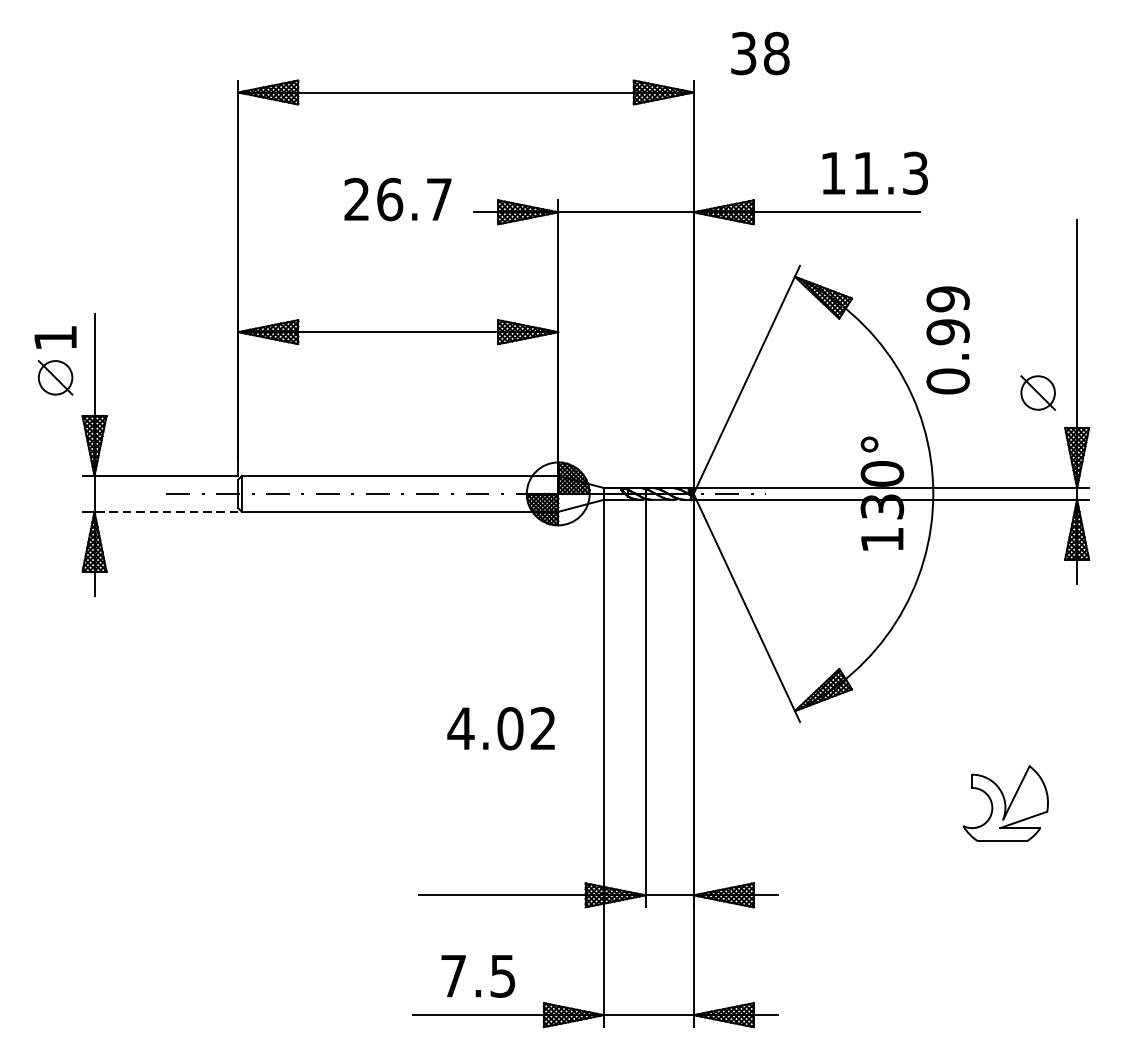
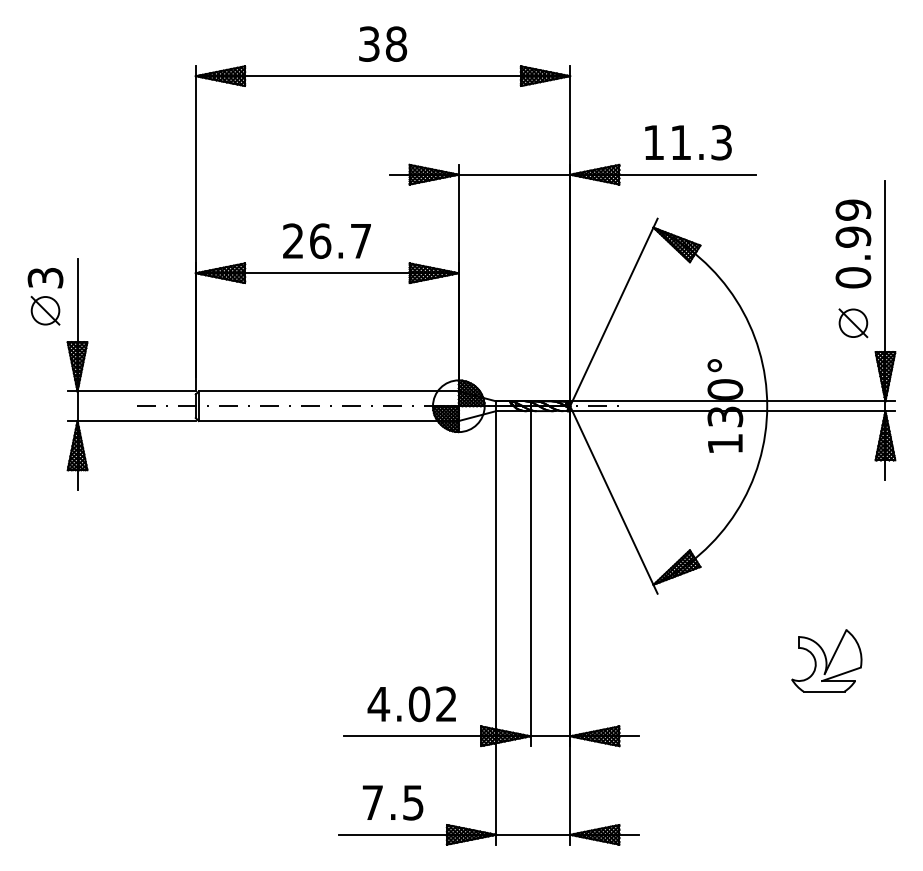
text: (760, 52) -> (383, 43), moved
text: (875, 173) -> (688, 142), moved
text: (397, 198) -> (326, 240), moved
text: (55, 338) -> (45, 278), 1 -> 3
text: (948, 339) -> (853, 243), moved
line: (166, 512) -> (136, 421), dashed -> solid
text: (500, 728) -> (411, 704), moved

